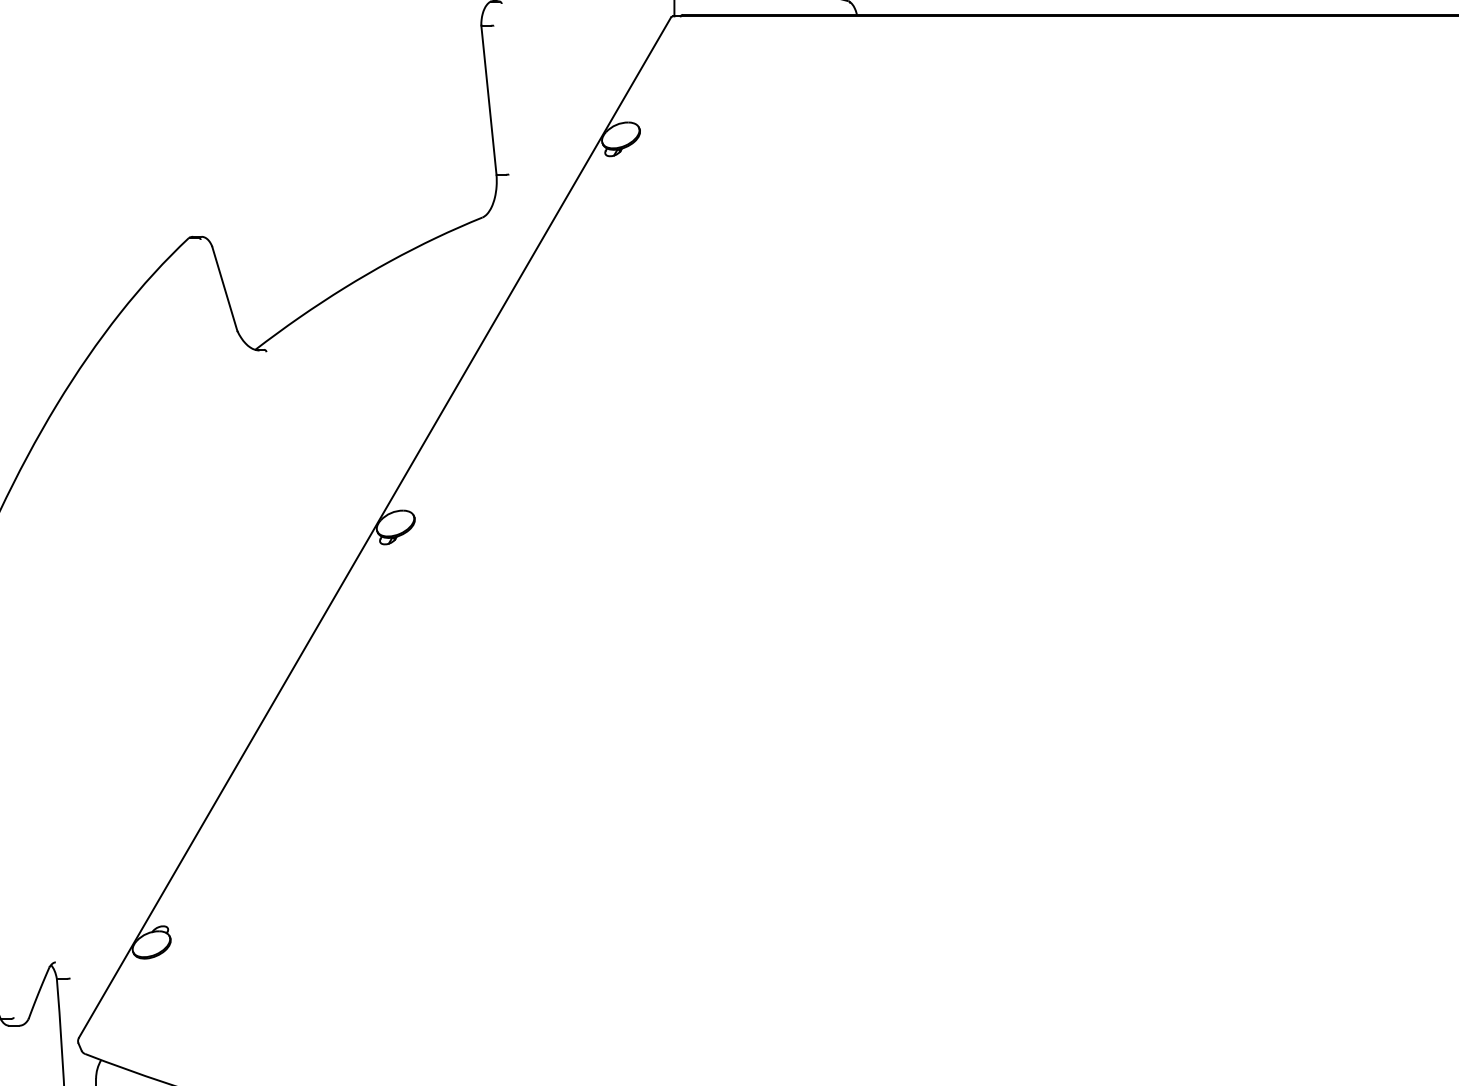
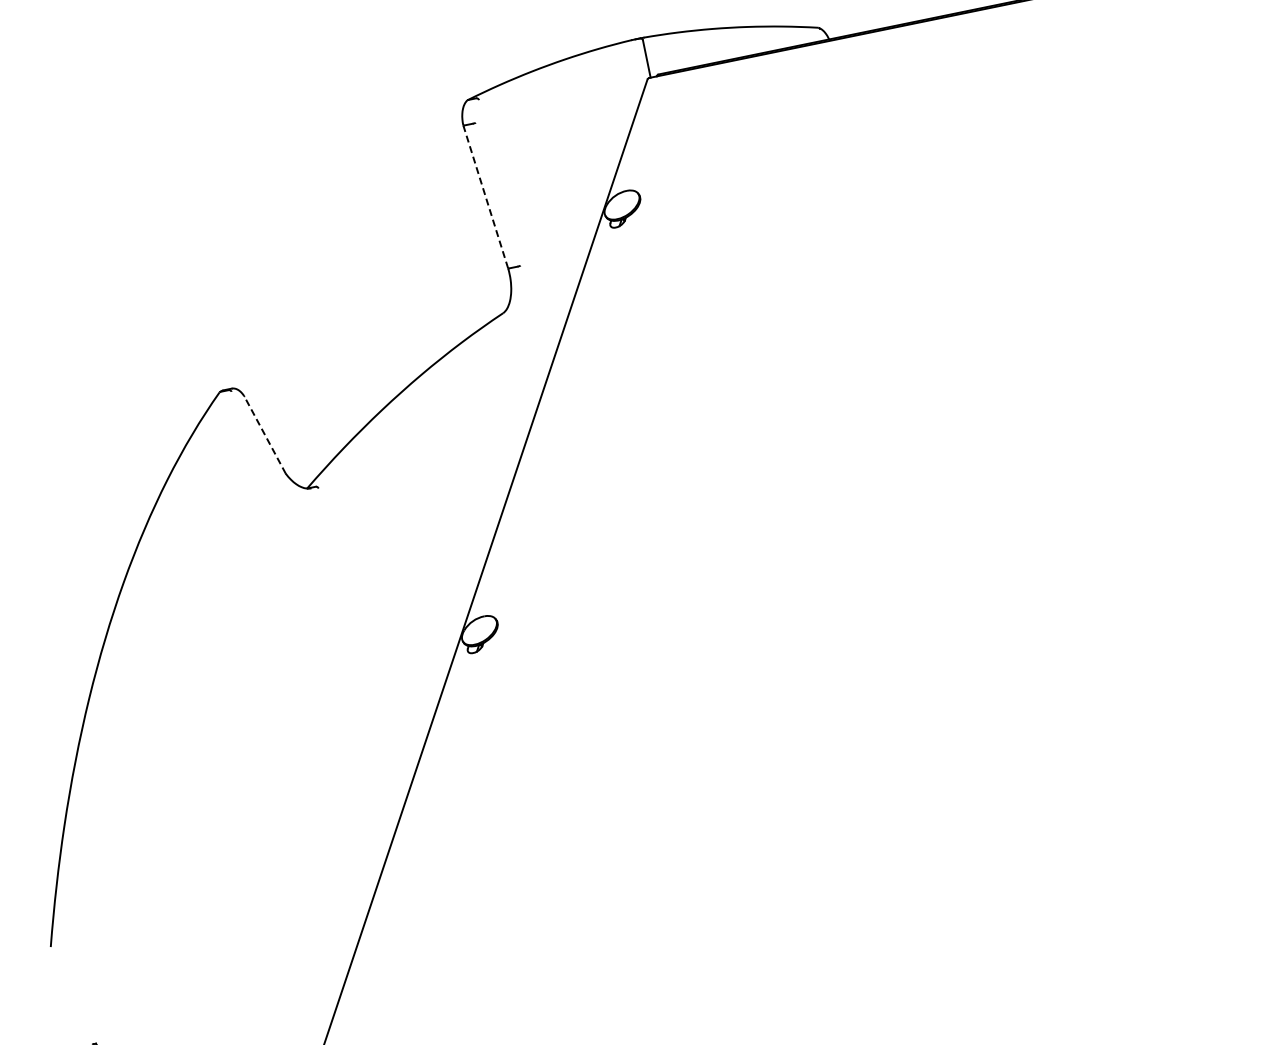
line: (488, 100) -> (485, 197), solid -> dashed
line: (224, 288) -> (264, 434), solid -> dashed

